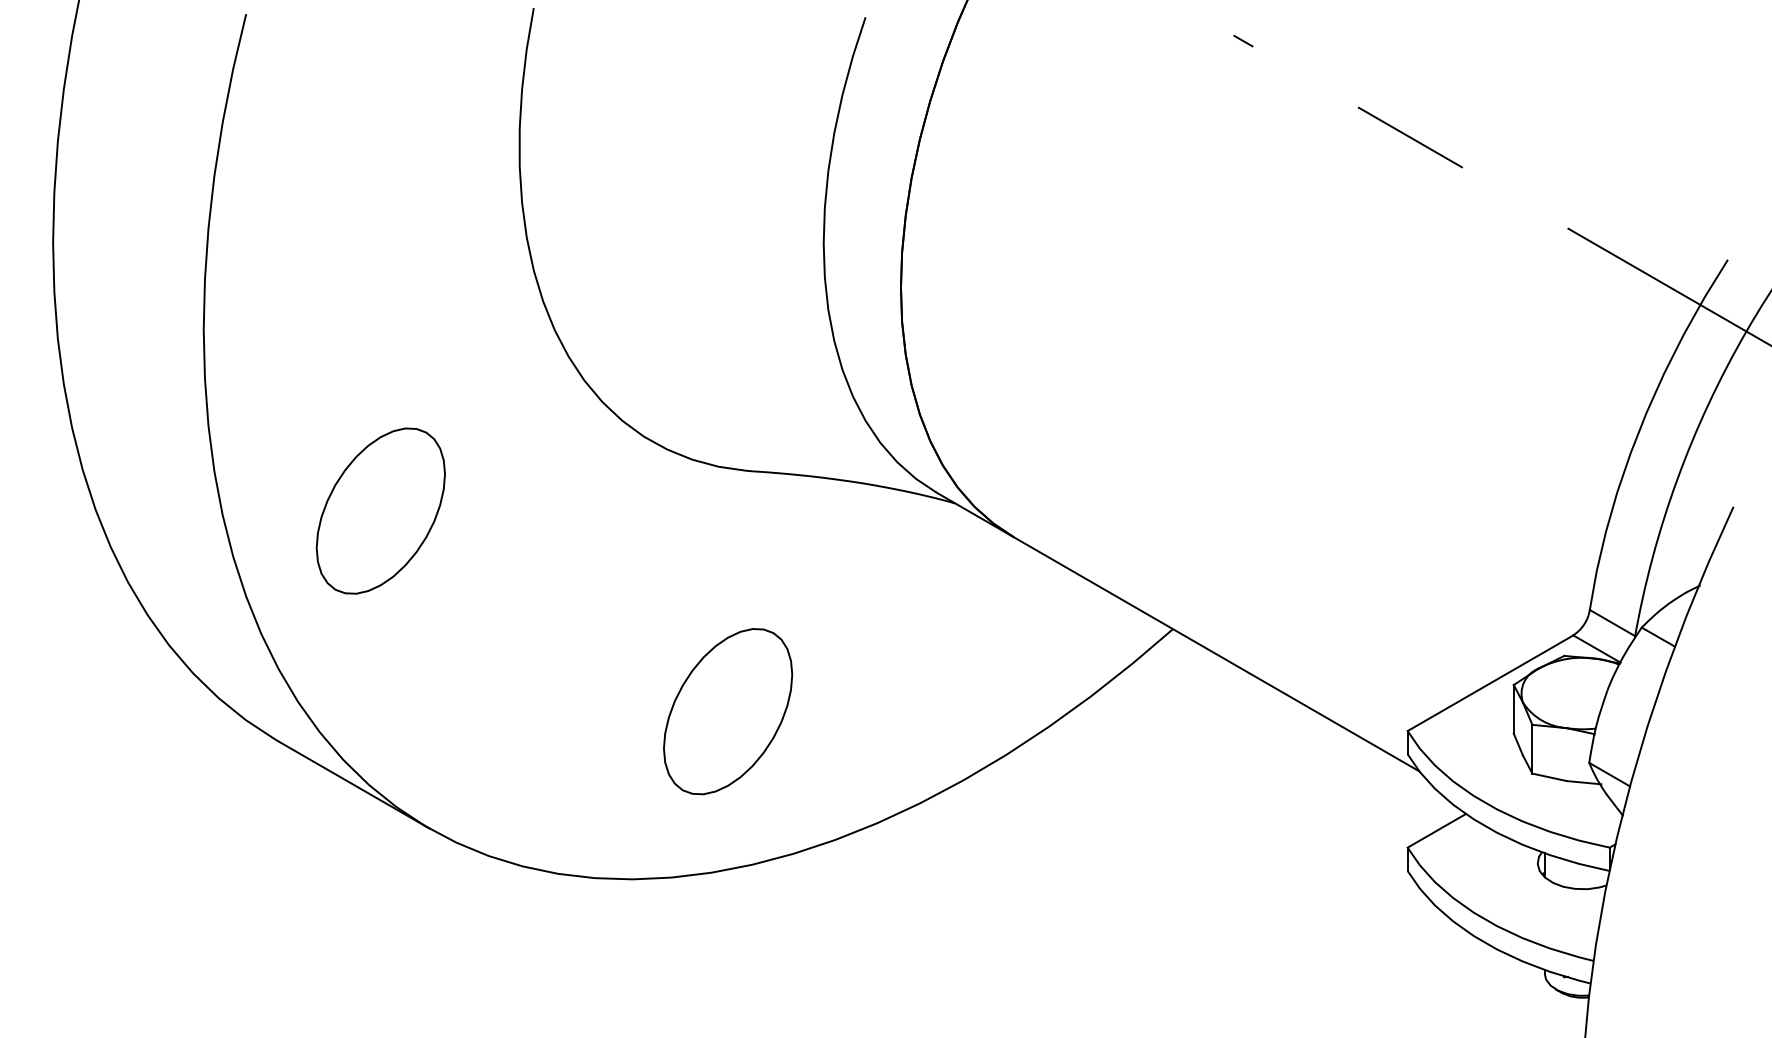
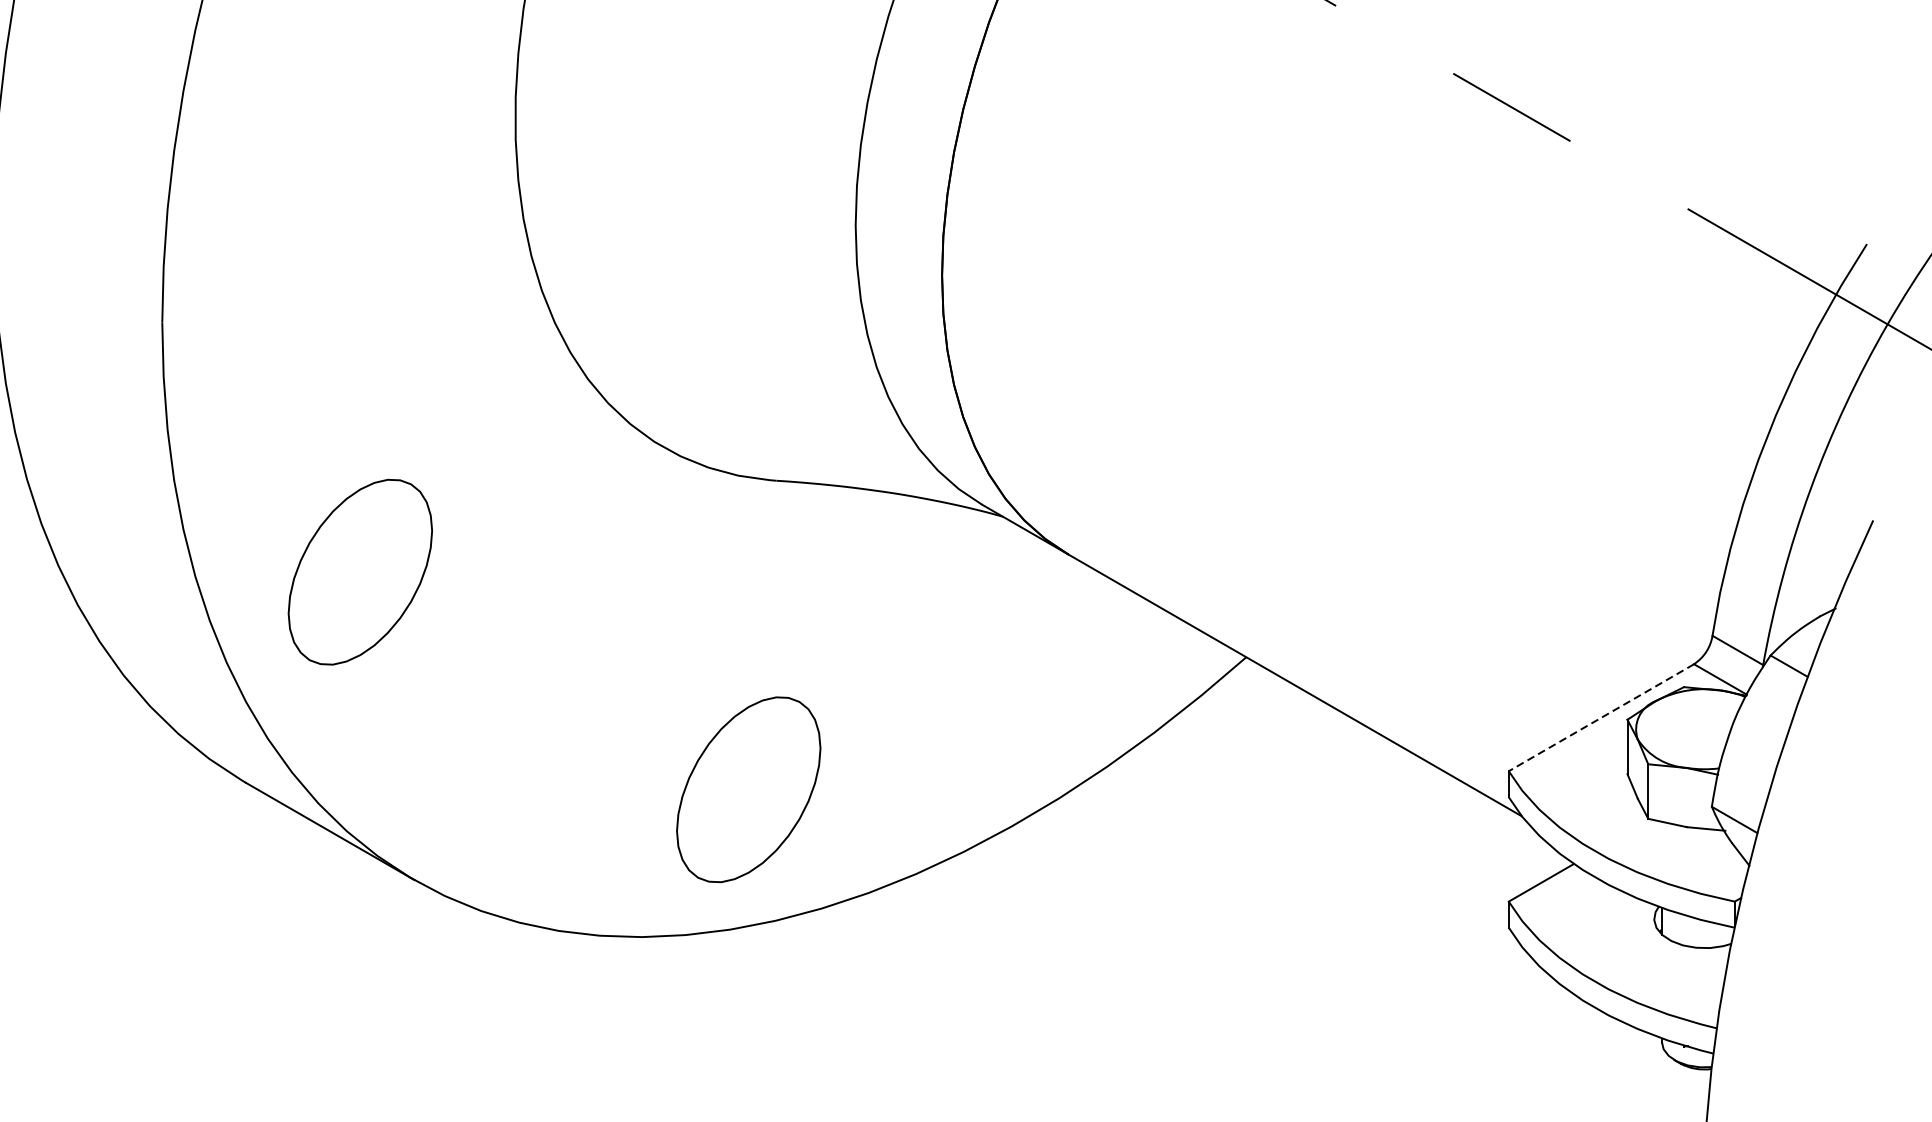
part: (380, 510) -> (359, 571), moved
line: (1490, 683) -> (1601, 718), solid -> dashed
part: (728, 711) -> (749, 789), moved

